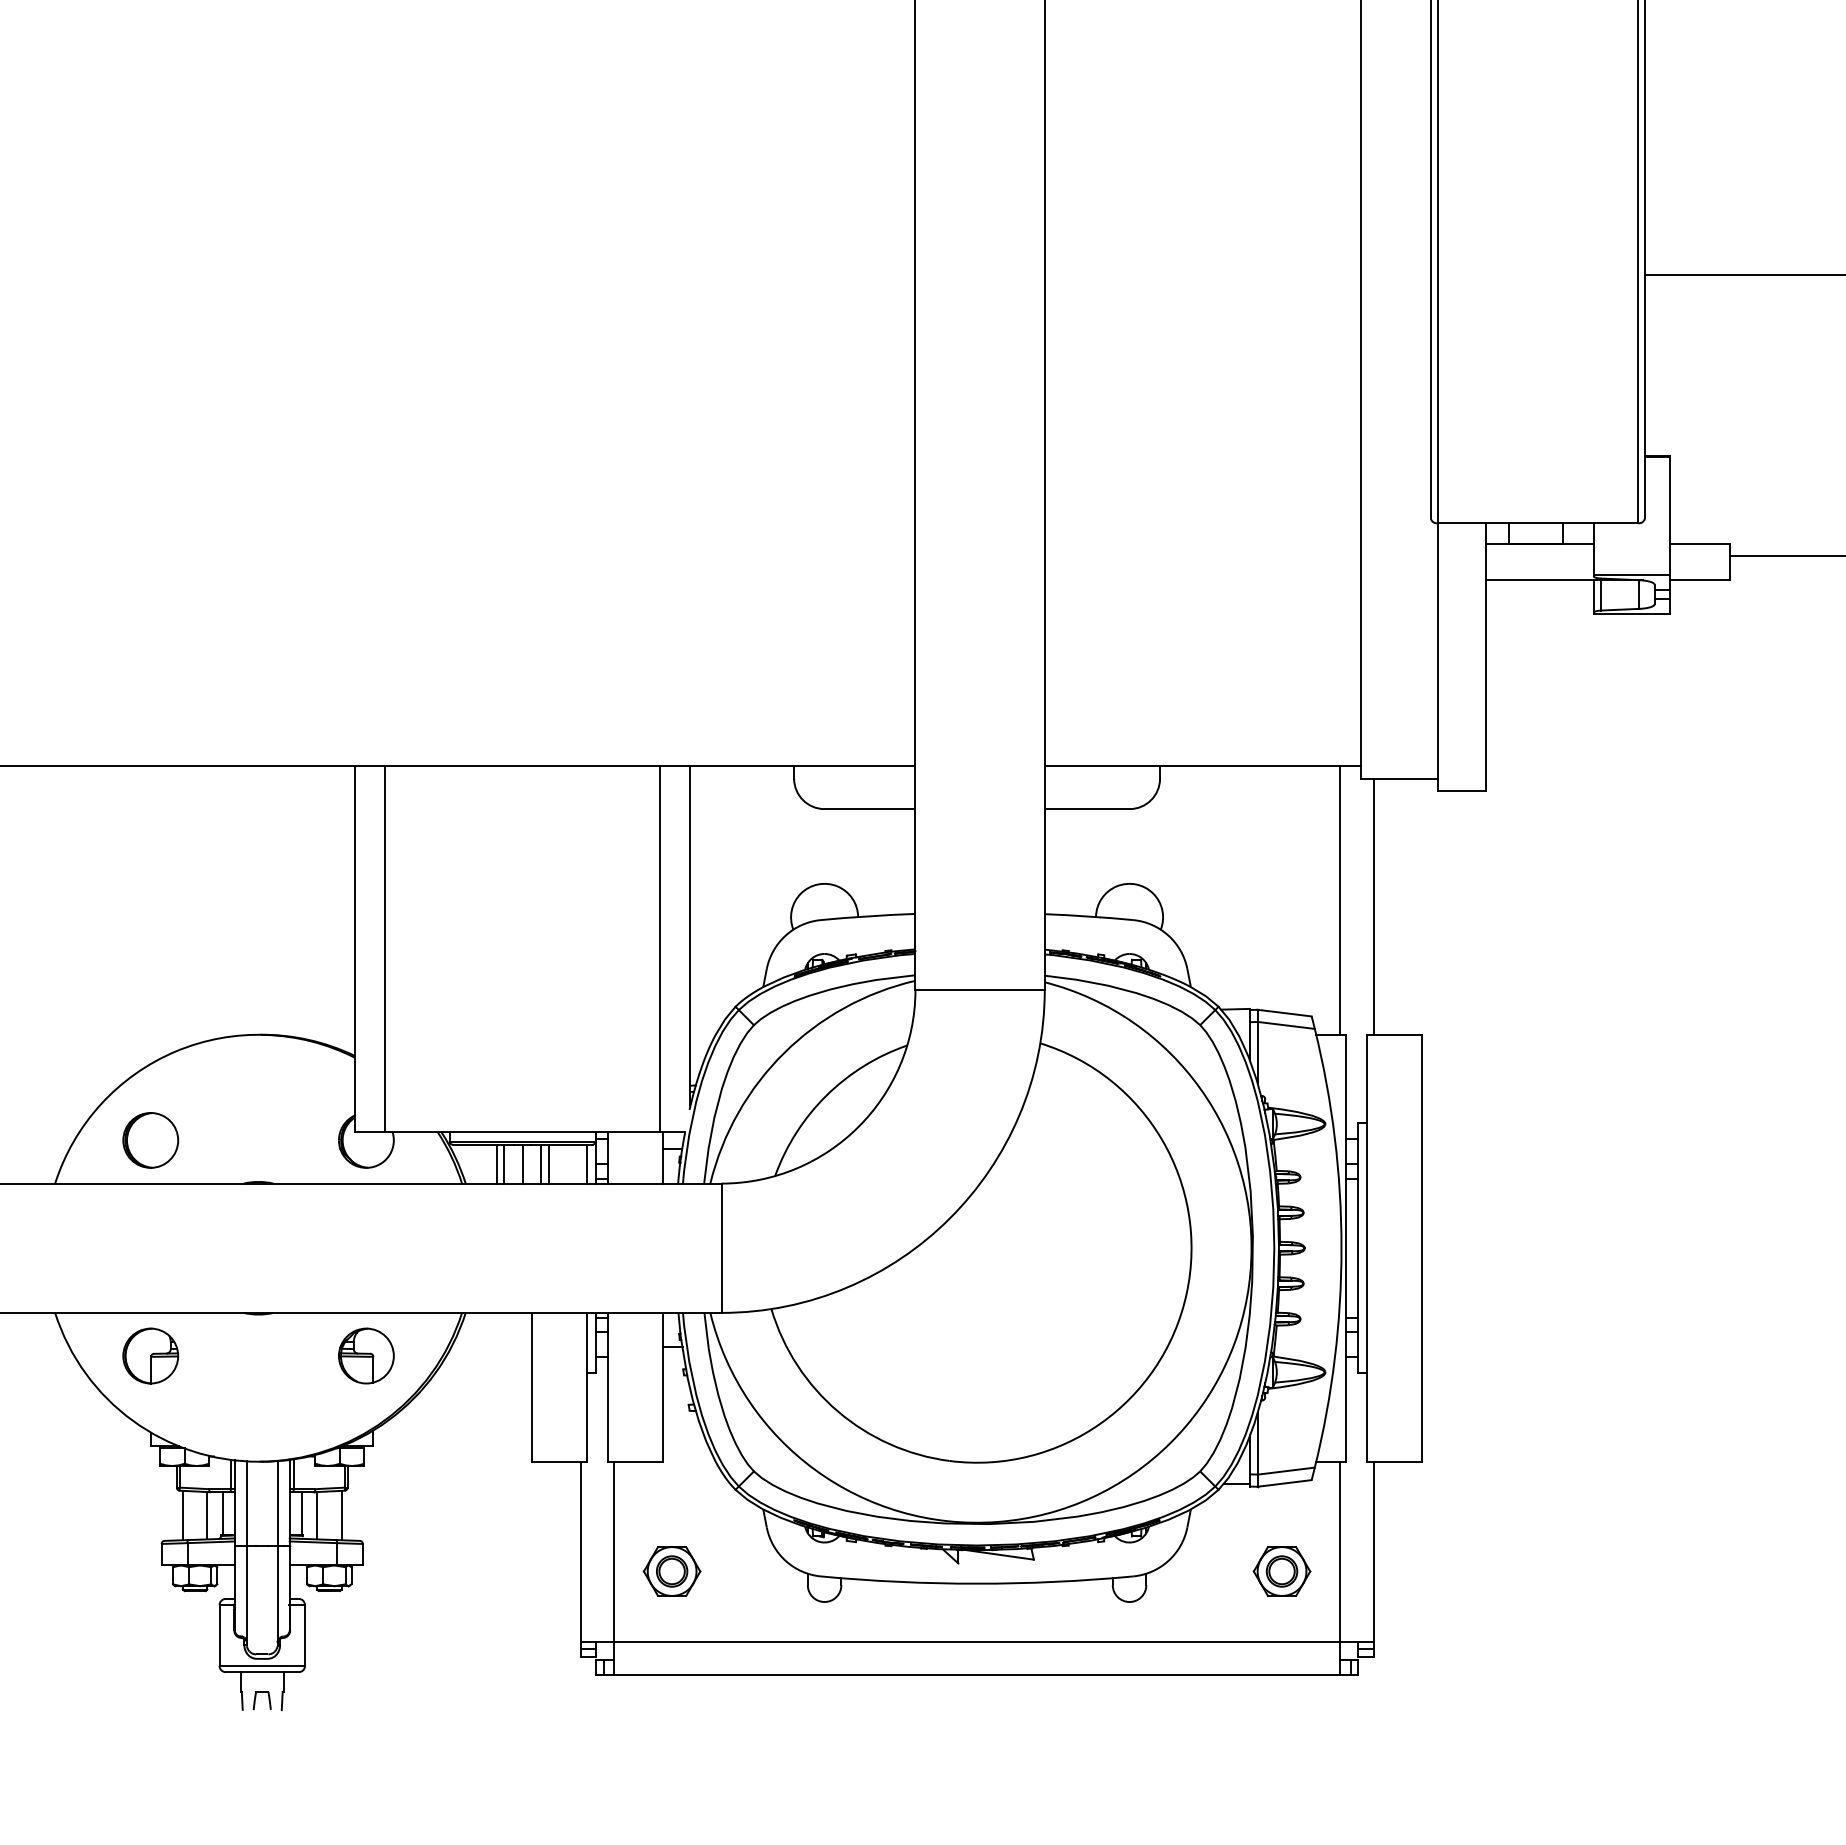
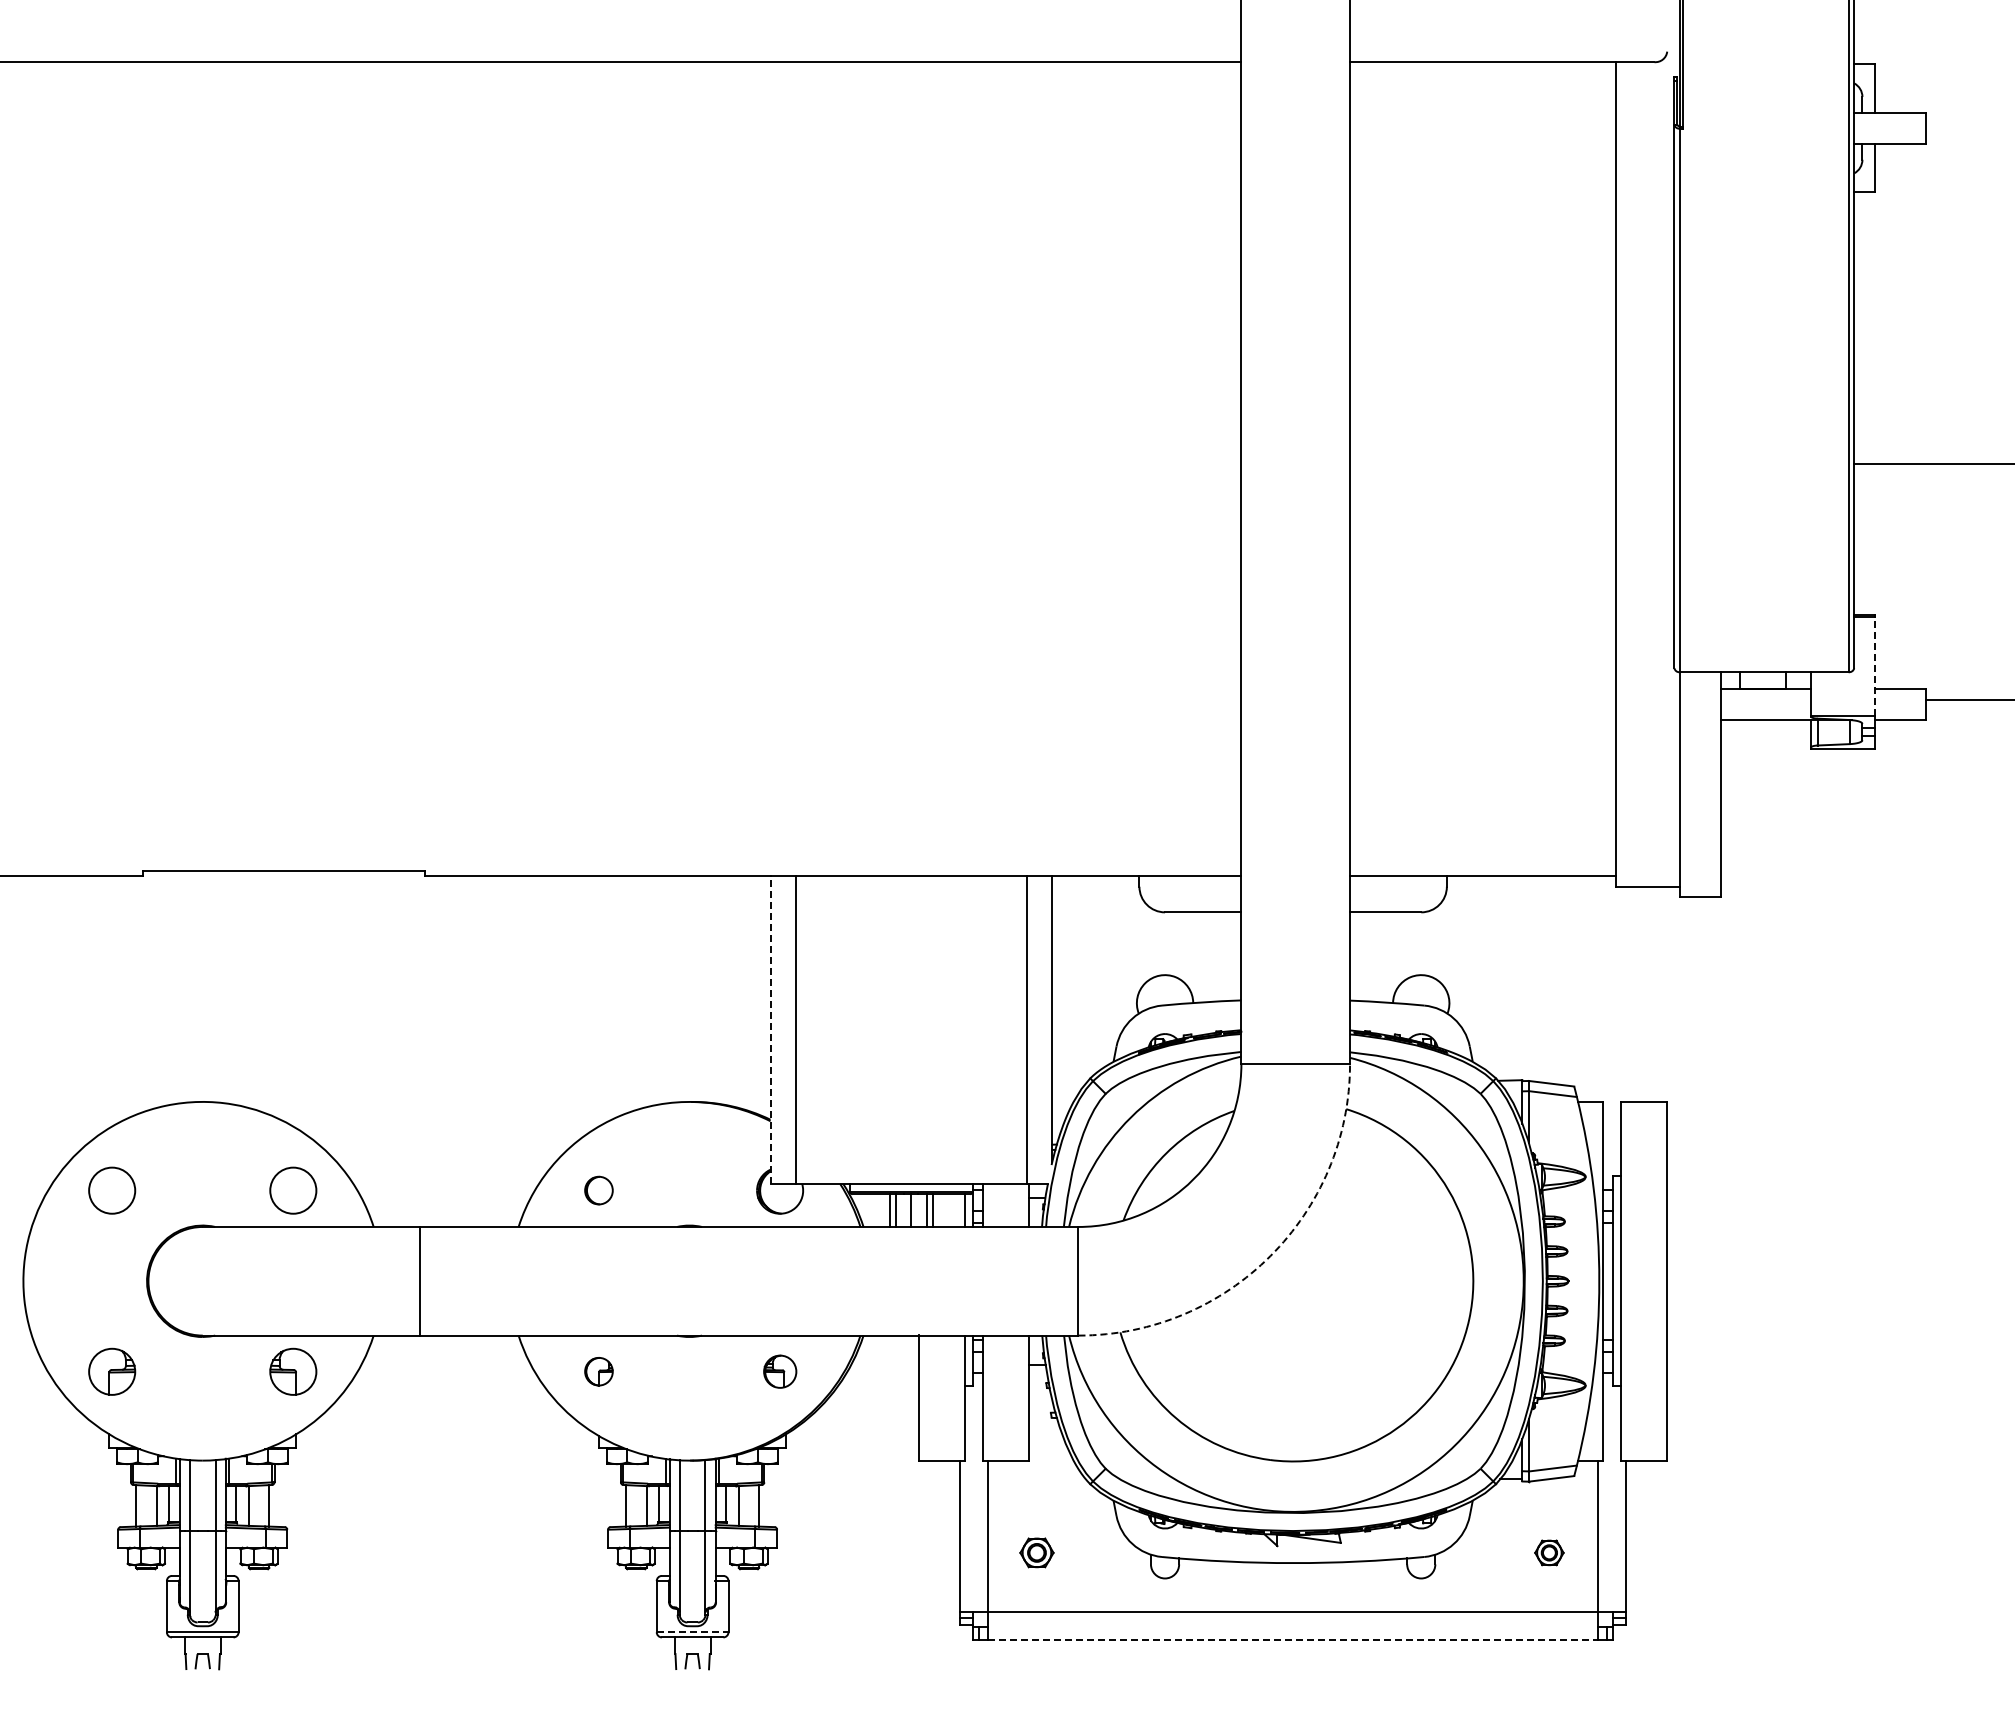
line: (1670, 515) -> (1875, 665), solid -> dashed
line: (1340, 899) -> (1598, 988), removed
line: (1373, 905) -> (1626, 993), removed
line: (354, 949) -> (770, 1030), solid -> dashed
part: (150, 1140) -> (598, 1190), size x0.6
arc: (950, 1218) -> (1270, 1256), solid -> dashed
part: (150, 1355) -> (598, 1371), size x0.6
part: (366, 1355) -> (780, 1371), size x0.7
part: (671, 1571) -> (1036, 1552), size x0.7
part: (1282, 1571) -> (1549, 1552), size x0.6
line: (262, 1666) -> (692, 1632), solid -> dashed
line: (977, 1674) -> (1293, 1639), solid -> dashed

